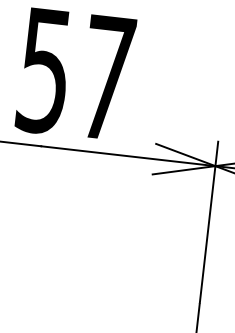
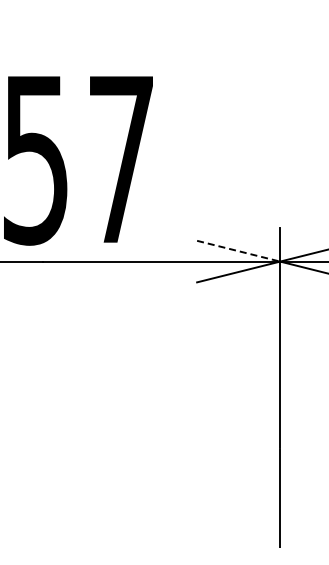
line: (185, 155) -> (238, 251), solid -> dashed

